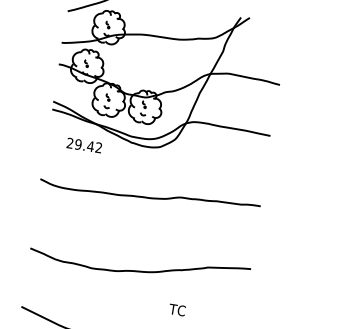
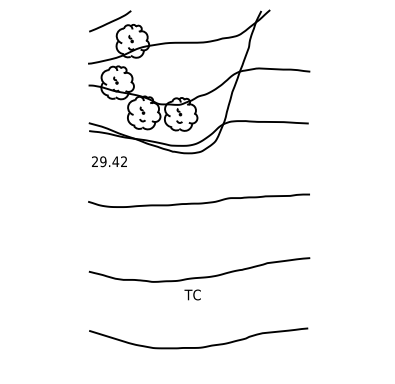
text: (84, 145) -> (109, 161), moved
text: (177, 309) -> (192, 294), moved

